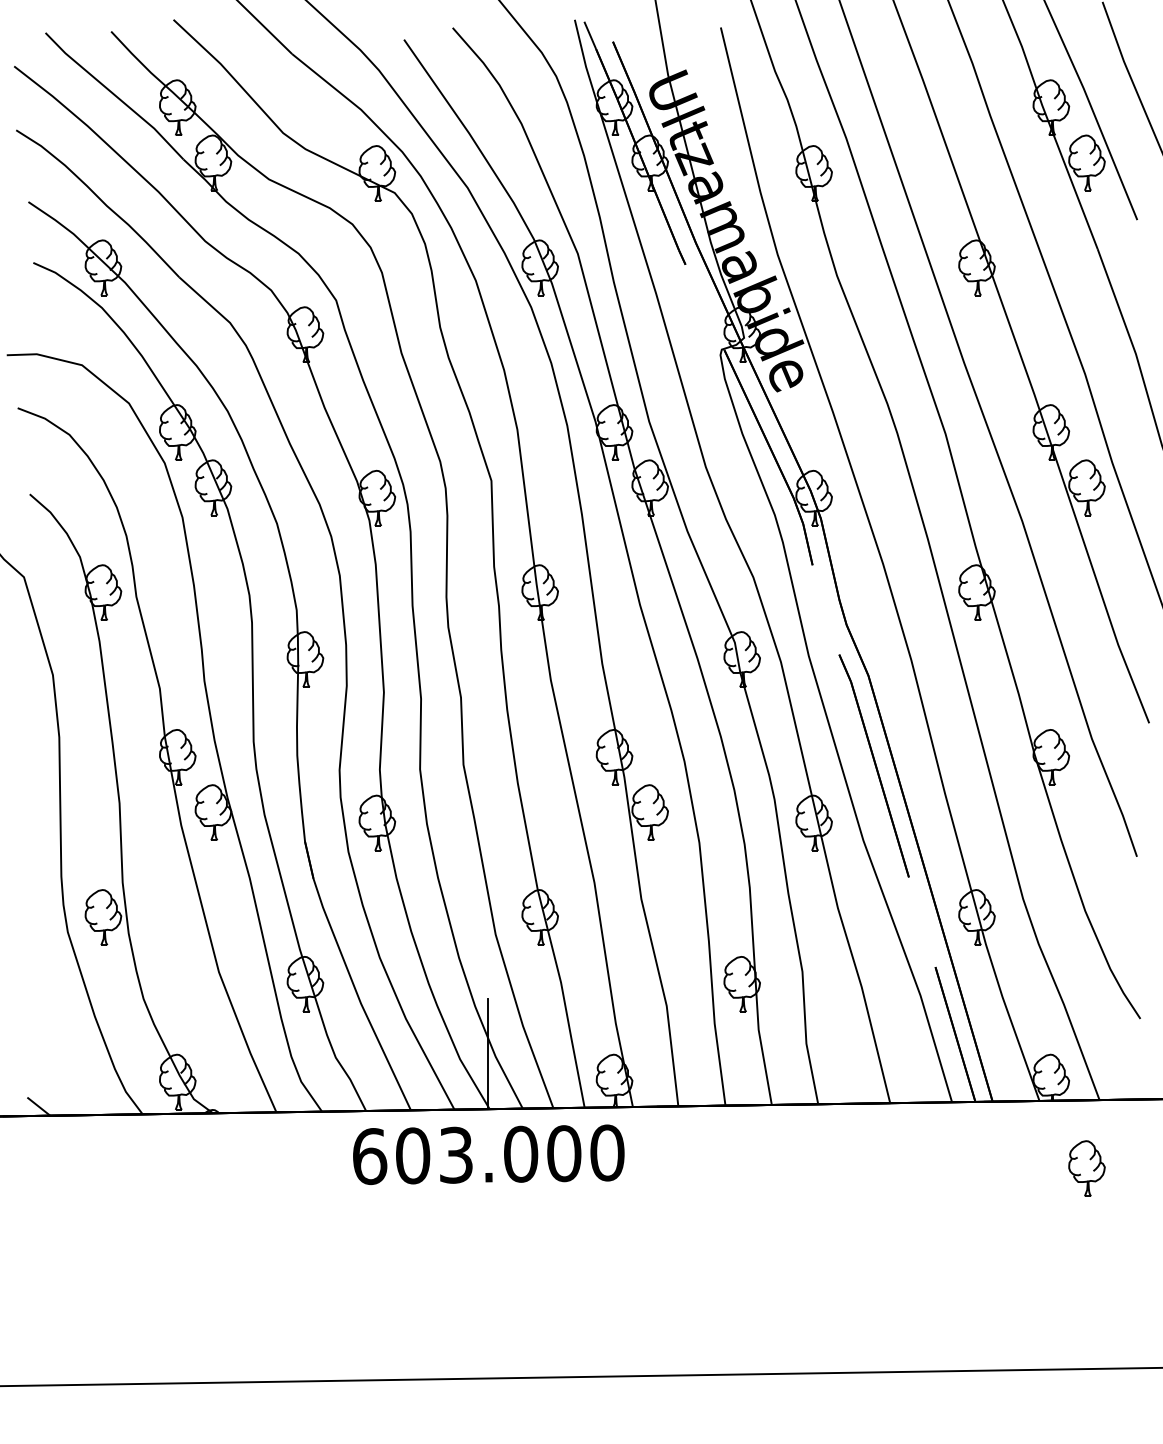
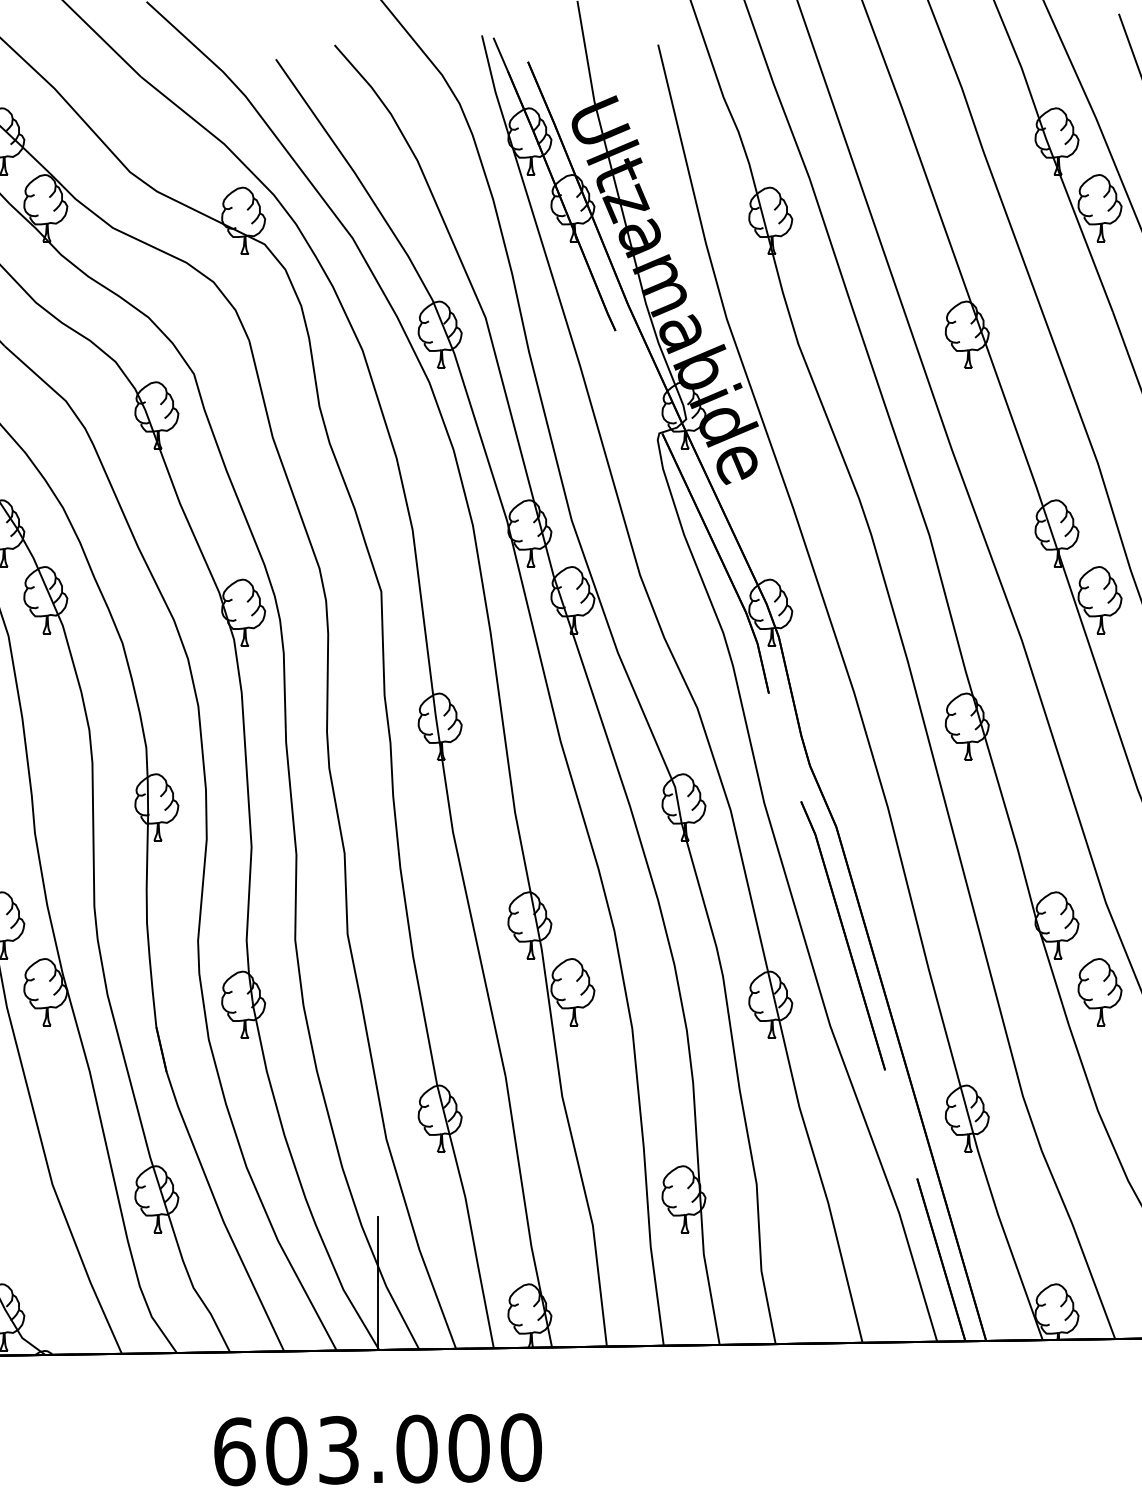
text: (488, 1154) -> (377, 1449), moved
part: (1086, 1168) -> (1099, 991), moved

